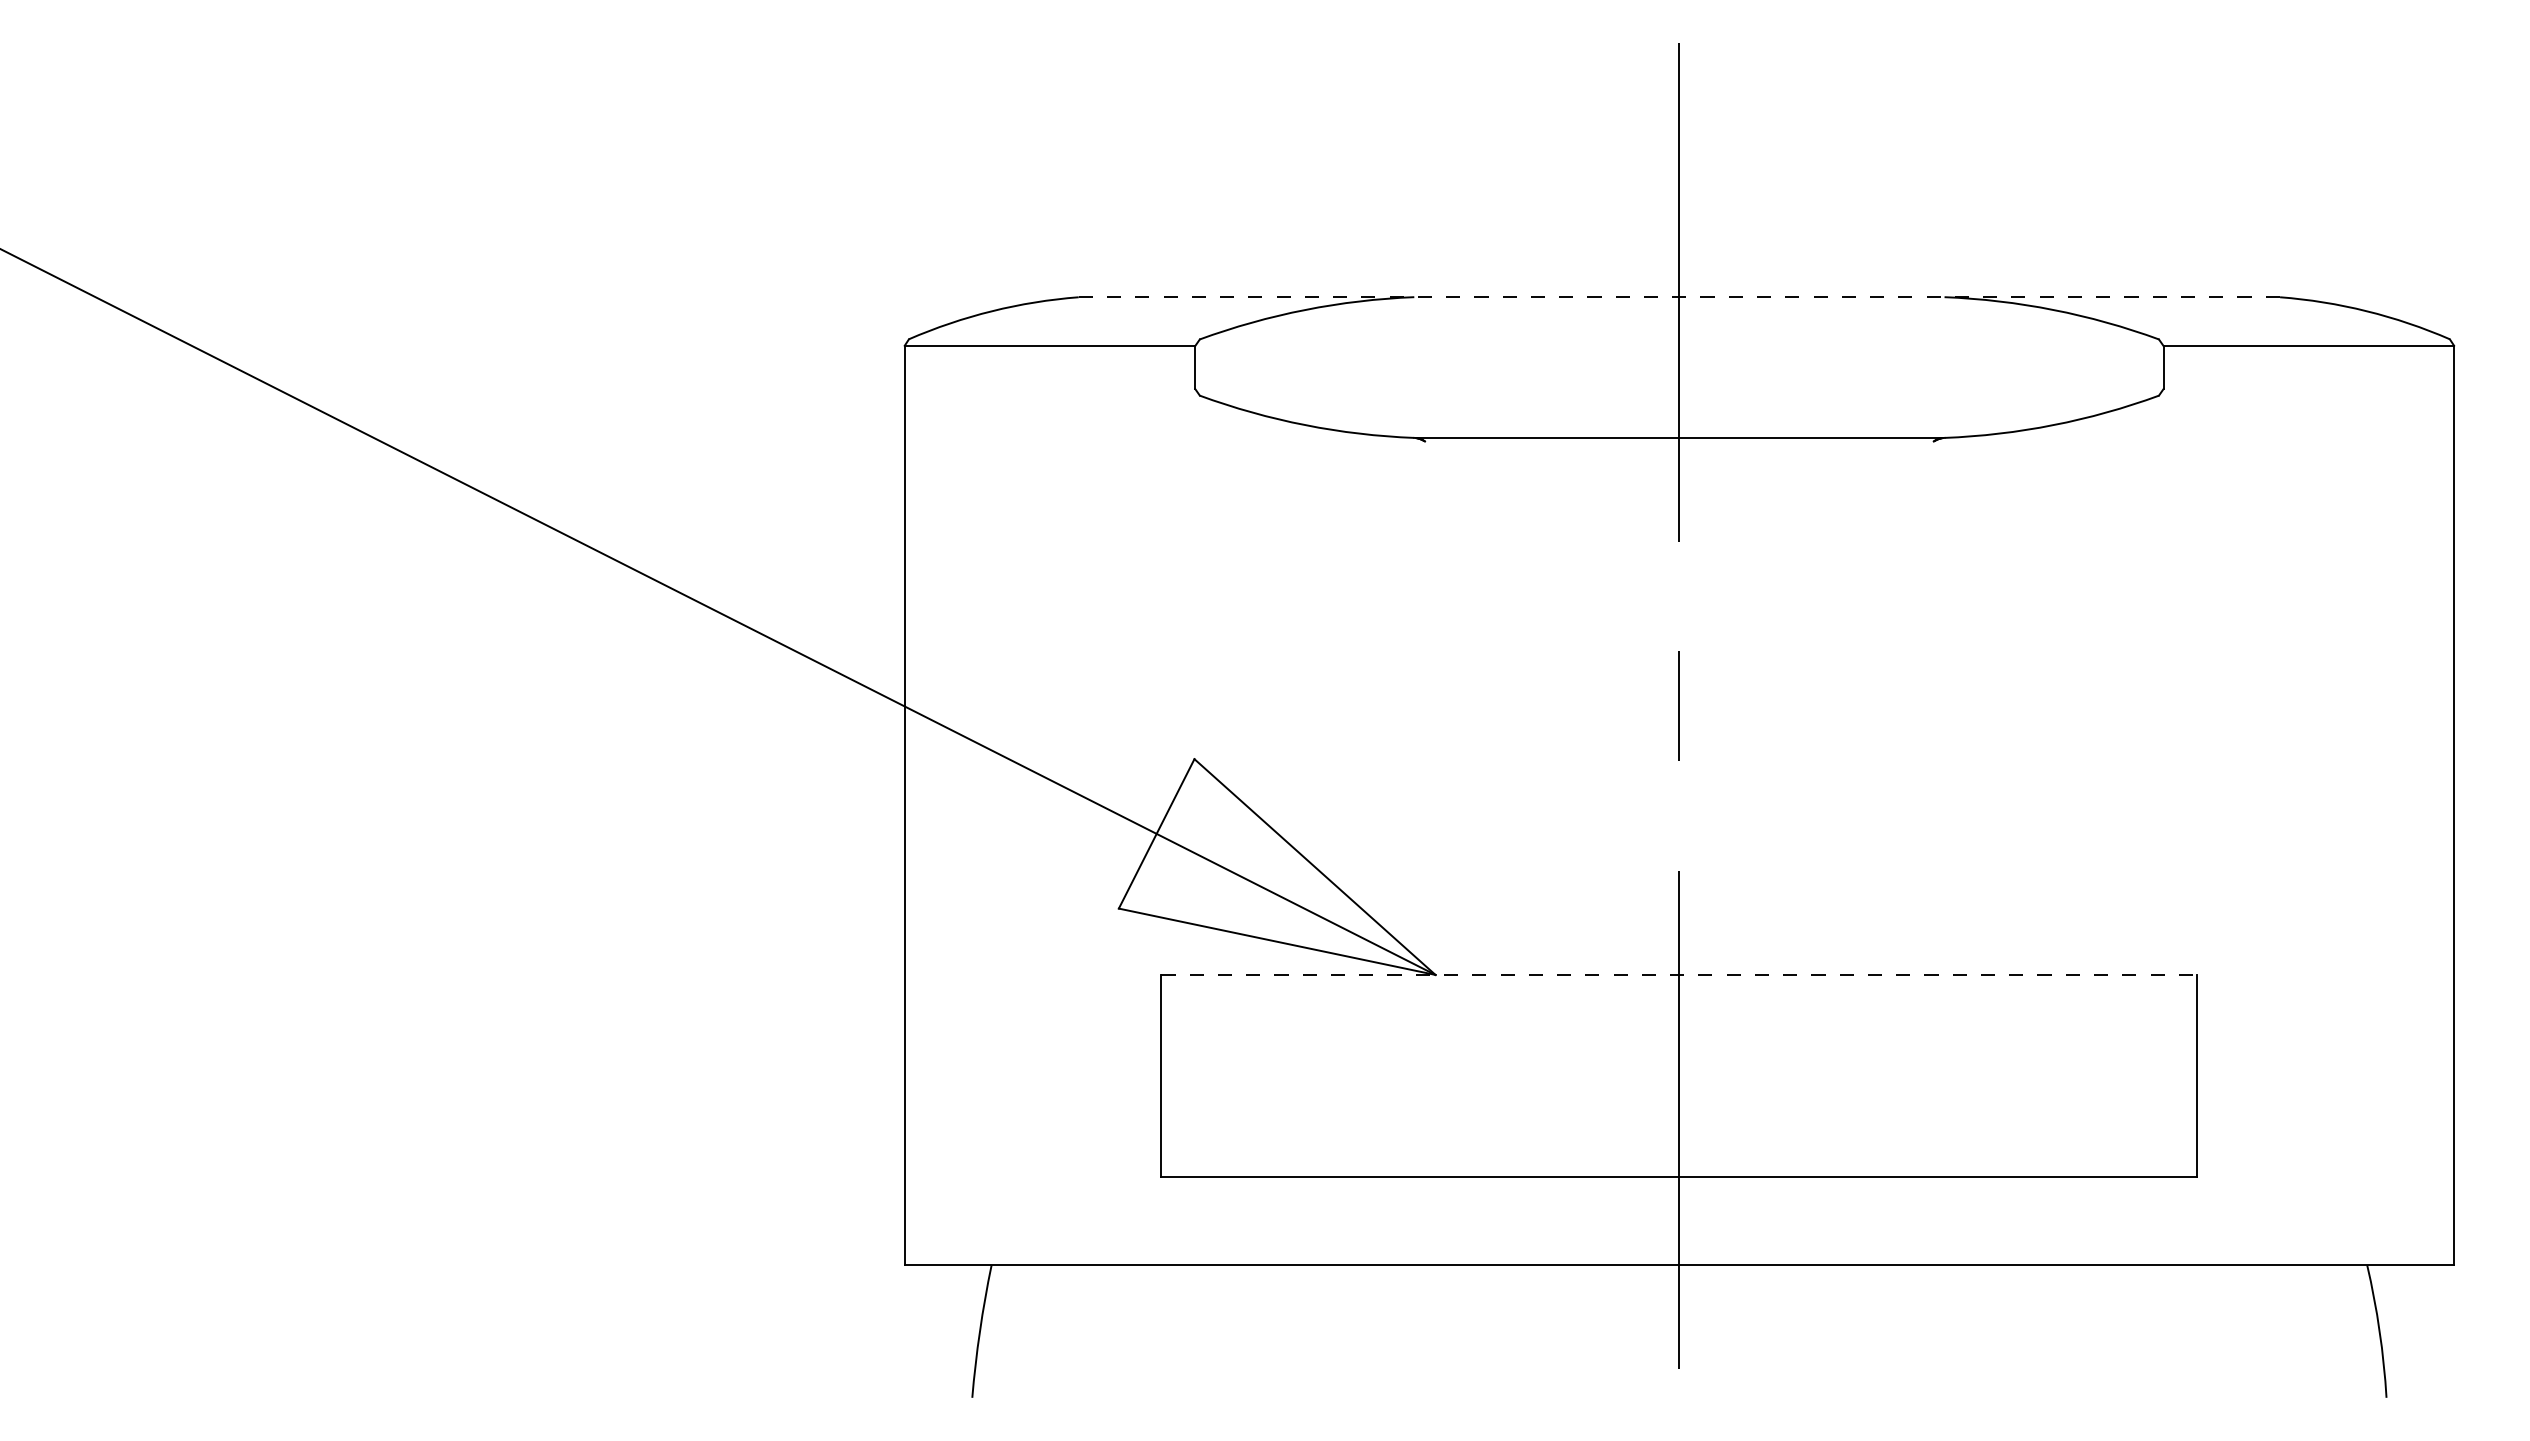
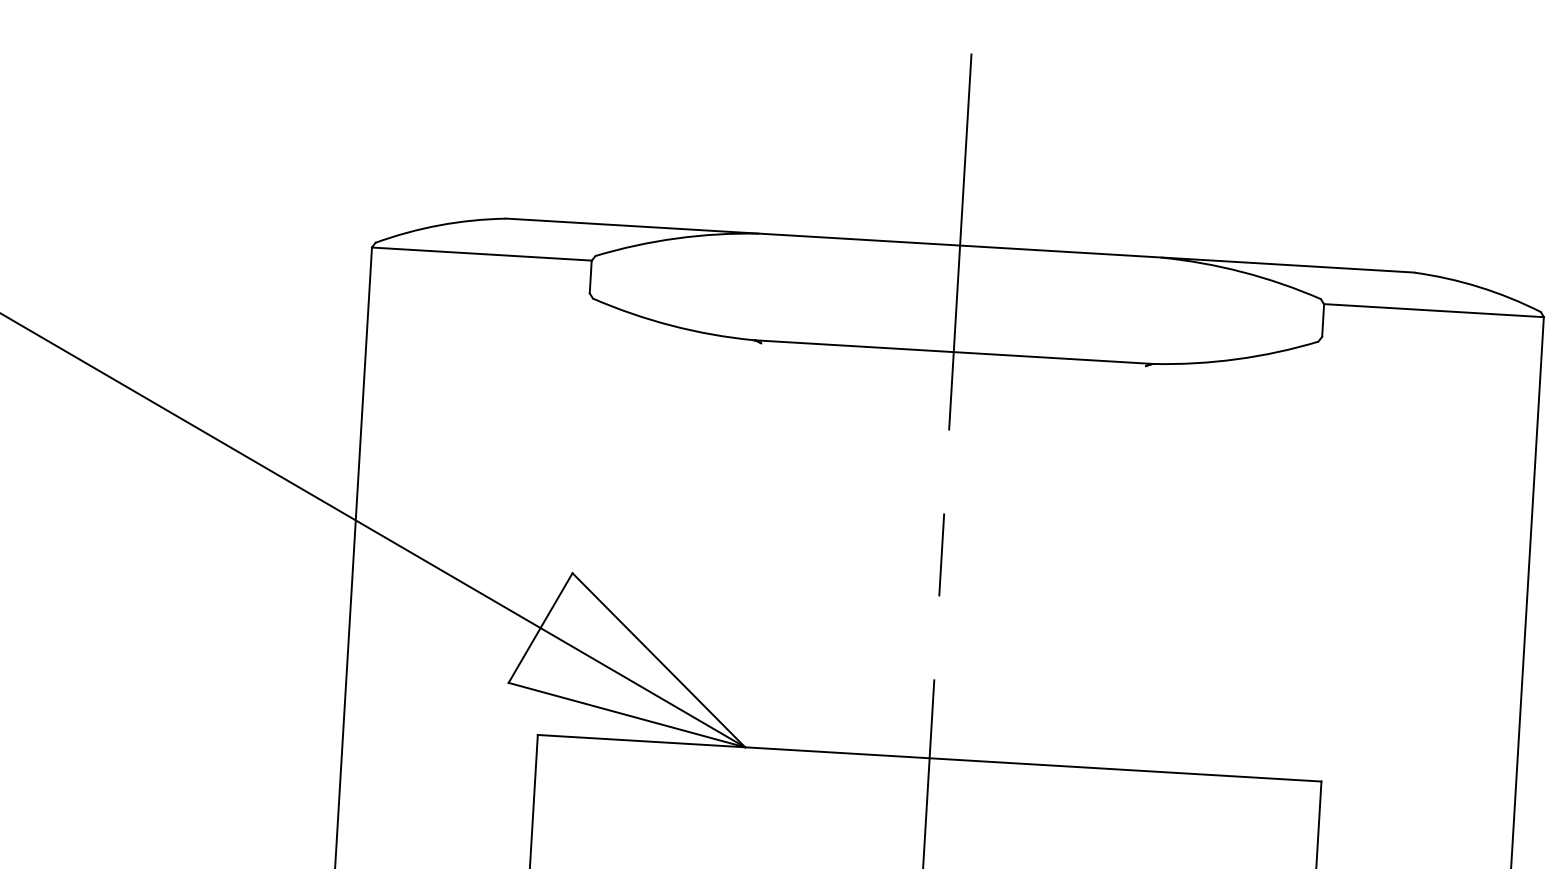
line: (1679, 297) -> (960, 245), dashed -> solid
line: (1679, 974) -> (929, 757), dashed -> solid

